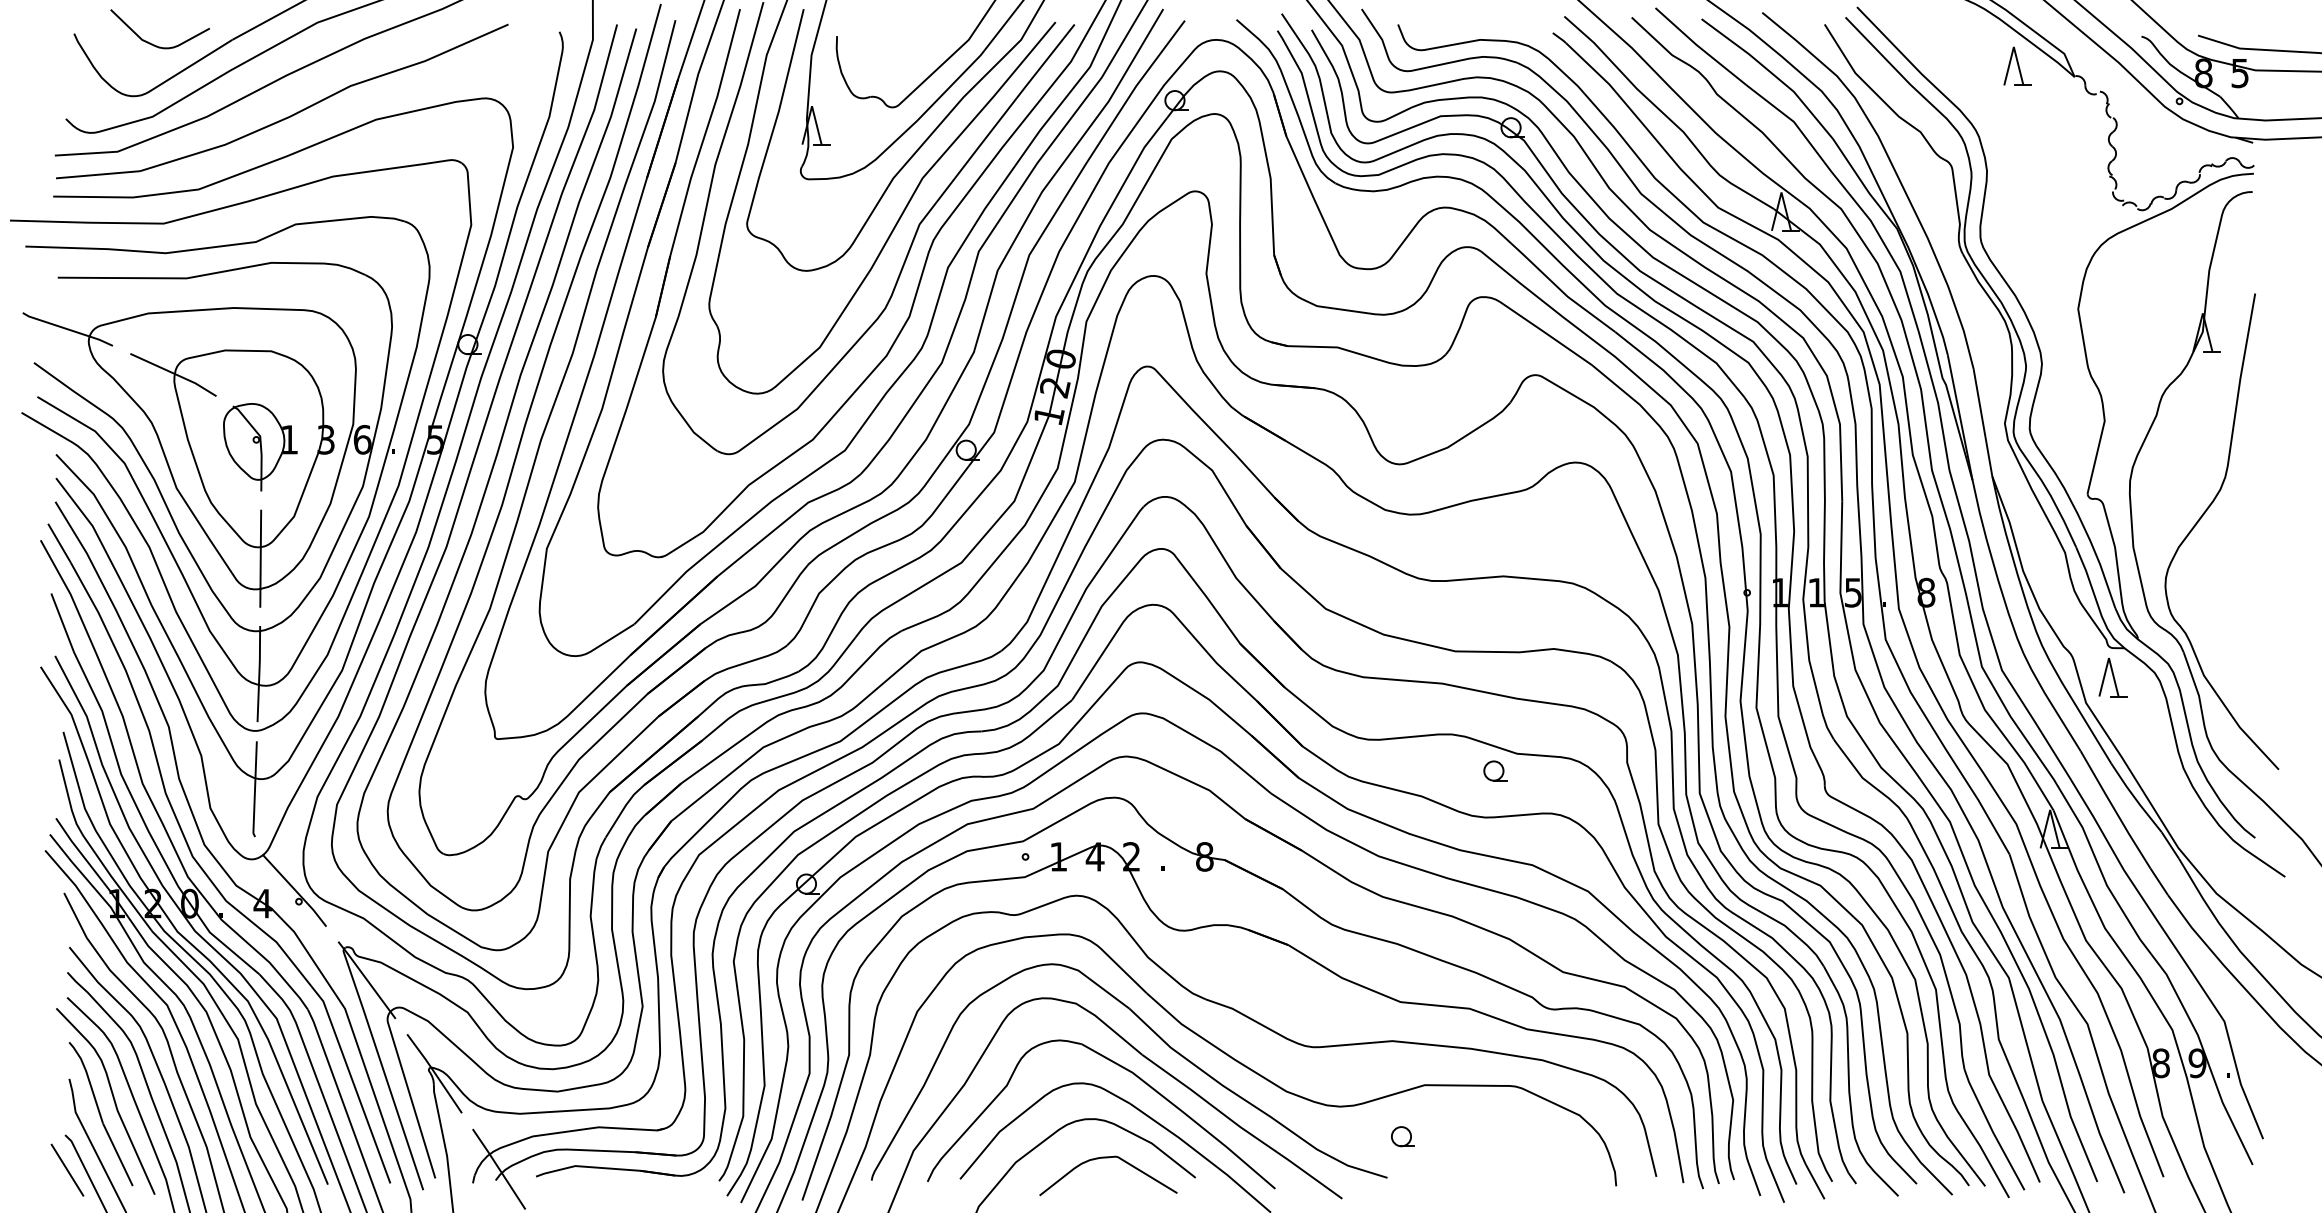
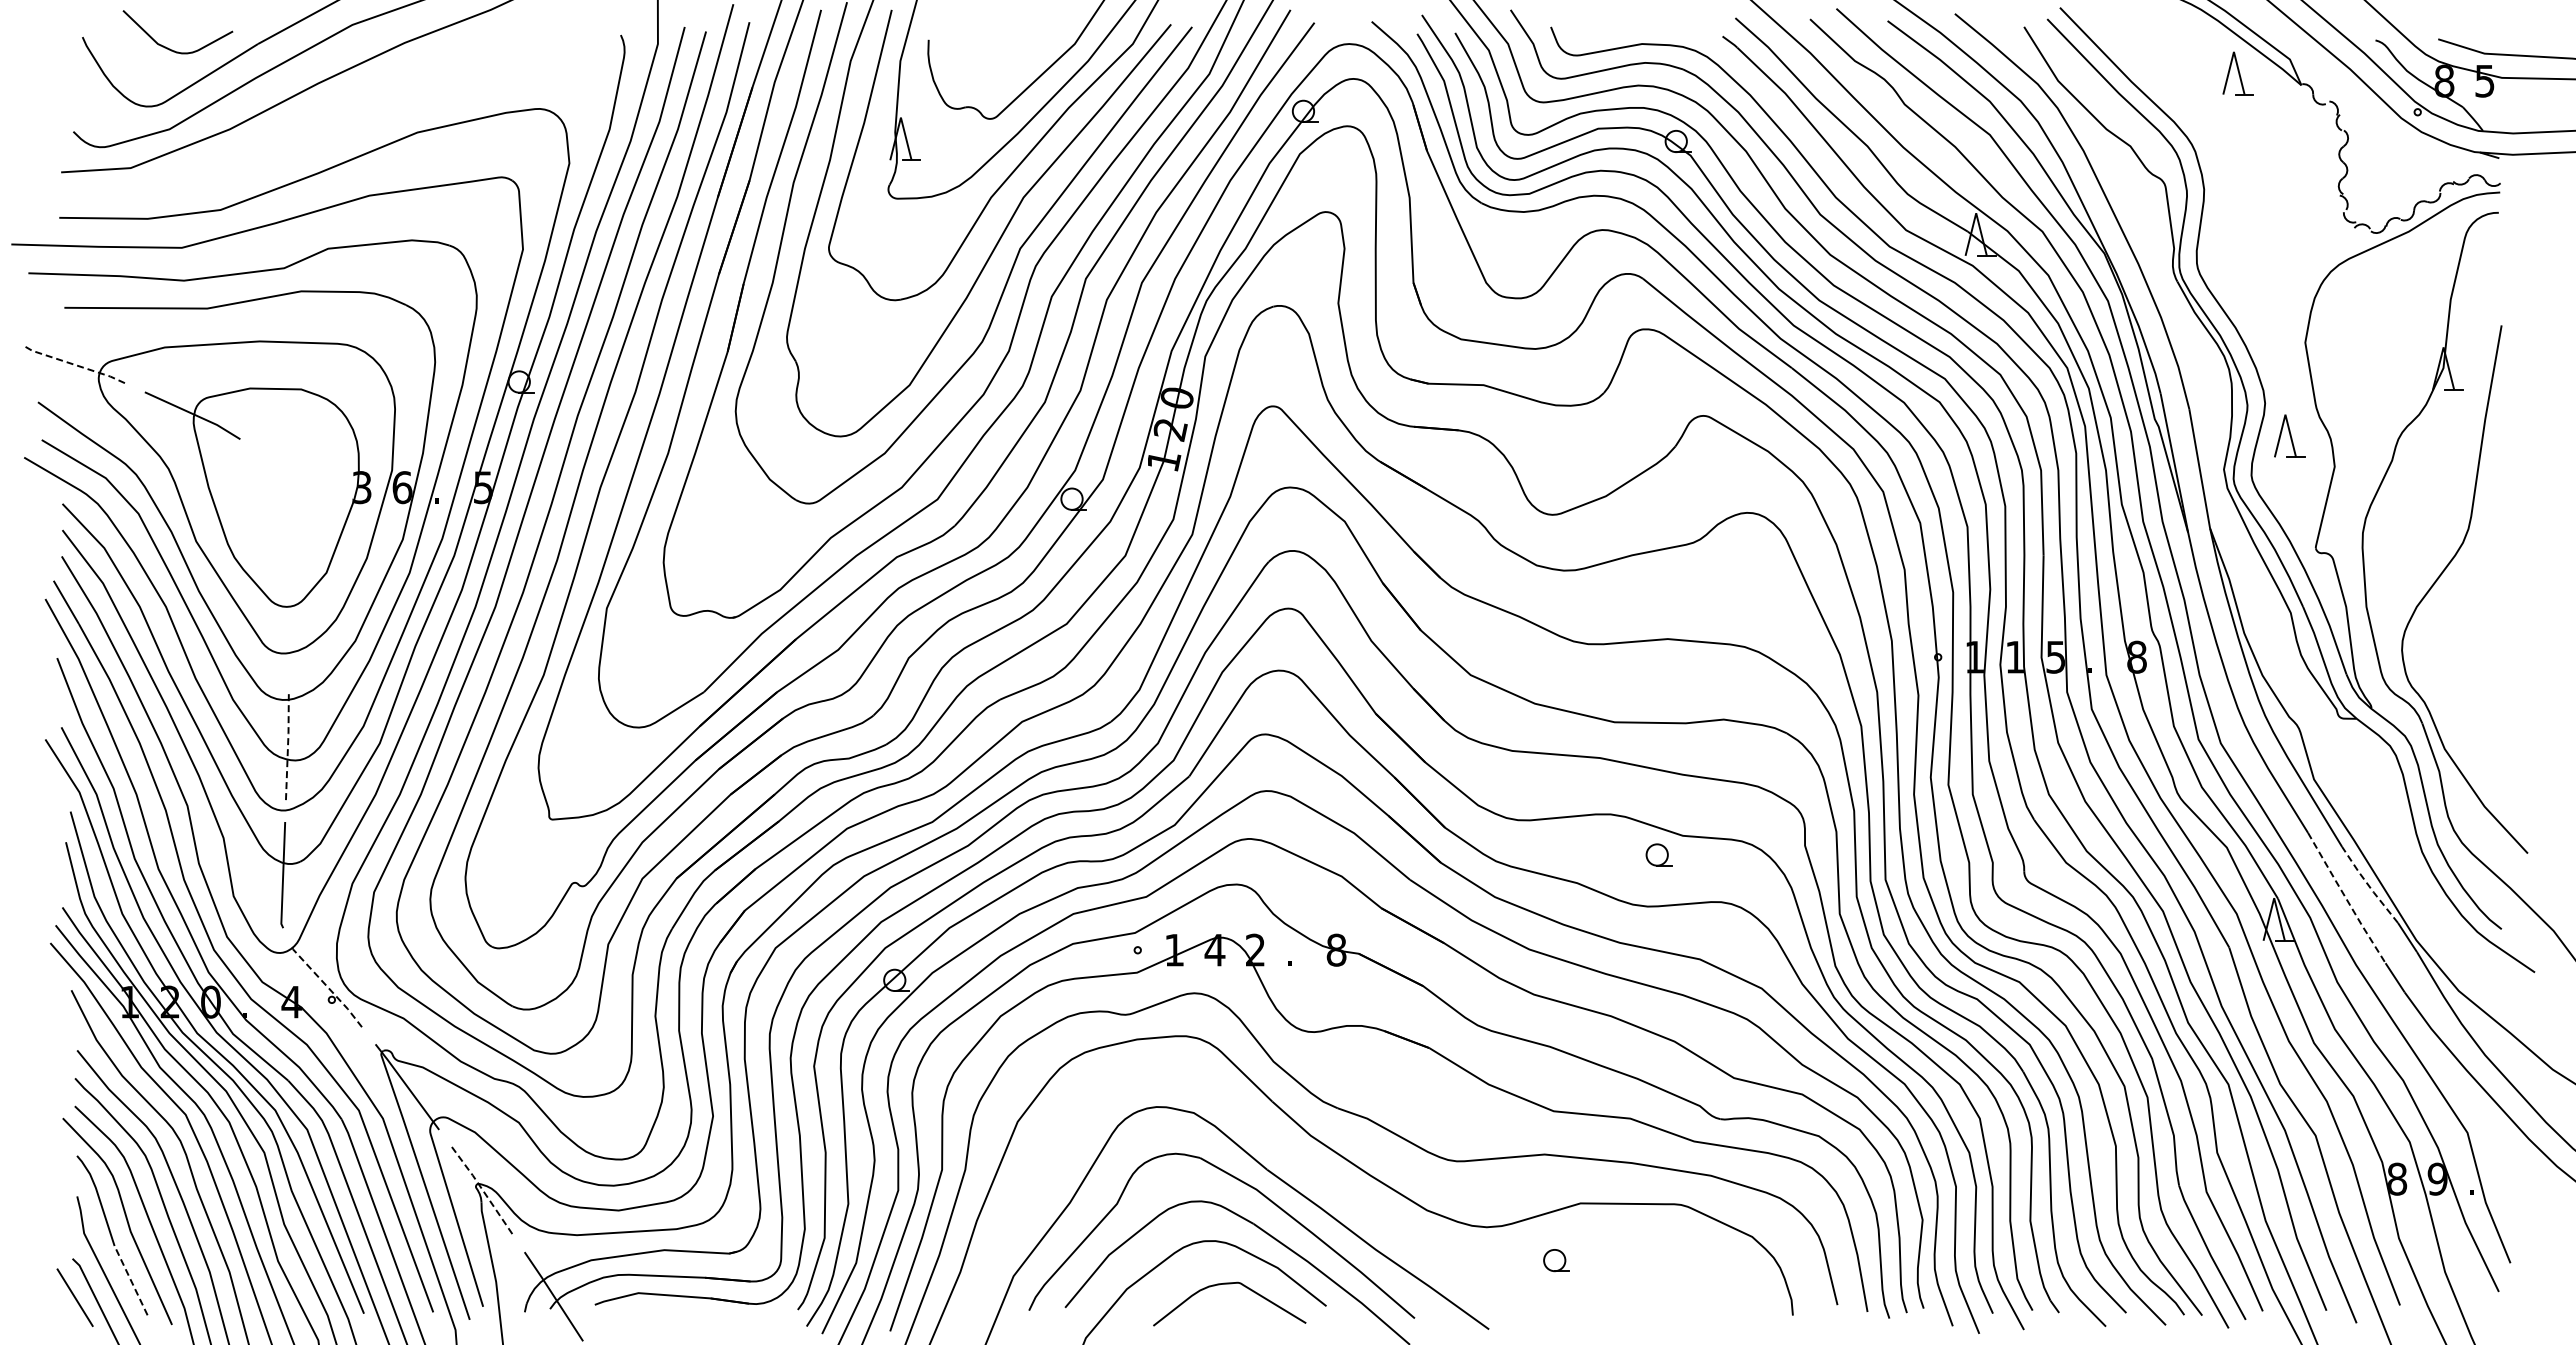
part: (288, 116) -> (320, 128), removed
line: (68, 329) -> (76, 365), solid -> dashed
part: (259, 446) -> (288, 495), removed
line: (260, 558) -> (289, 619), removed
line: (258, 674) -> (287, 747), solid -> dashed
part: (2112, 676) -> (2289, 435), moved
line: (2135, 798) -> (2368, 885), solid -> dashed
line: (2115, 810) -> (2346, 898), solid -> dashed
line: (295, 889) -> (327, 986), solid -> dashed
part: (1160, 1039) -> (1287, 1152), removed
line: (434, 1073) -> (482, 1190), solid -> dashed
line: (117, 1154) -> (130, 1280), solid -> dashed

